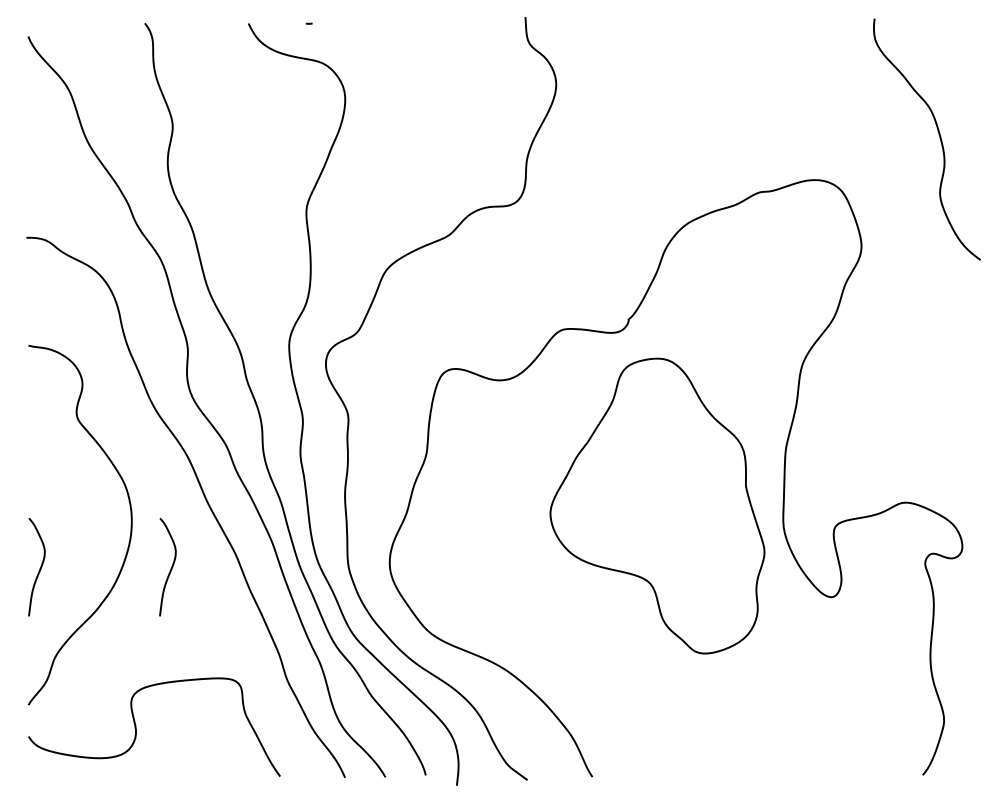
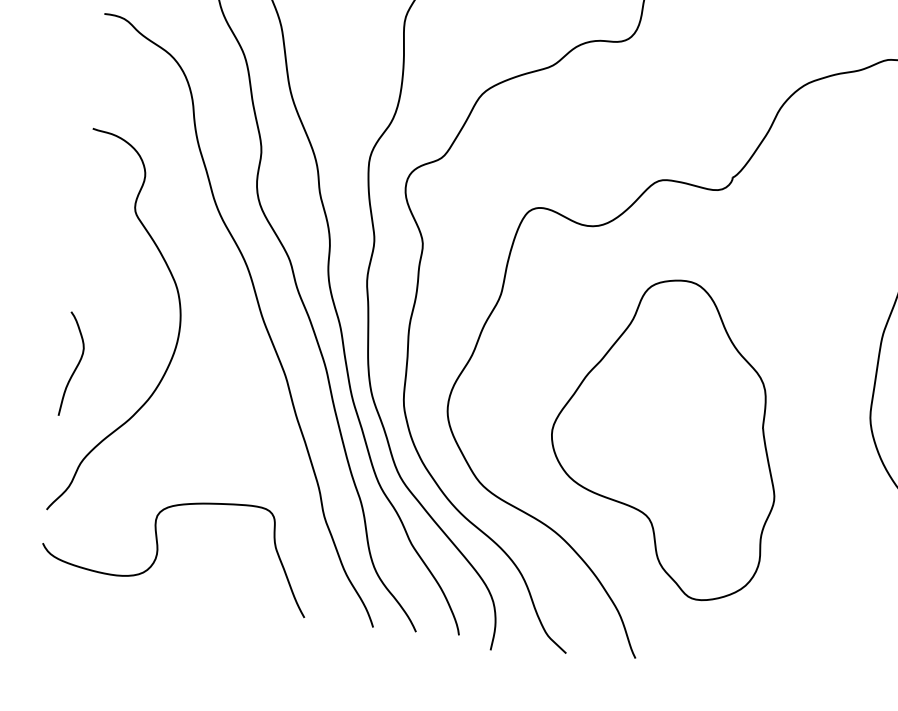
part: (657, 505) -> (666, 436), moved
curve: (170, 568) -> (214, 383), removed

